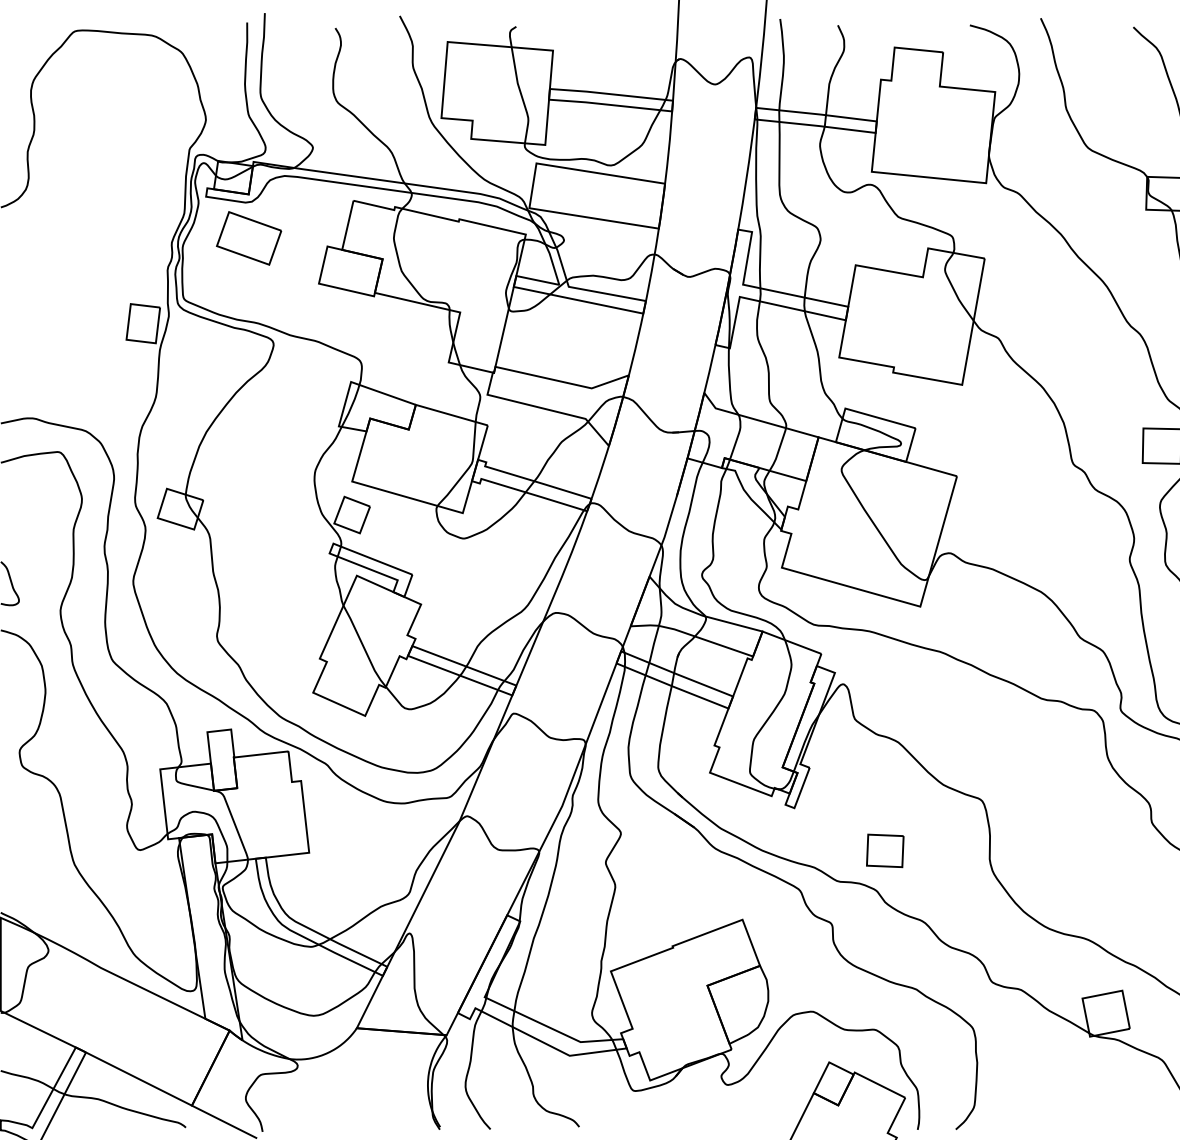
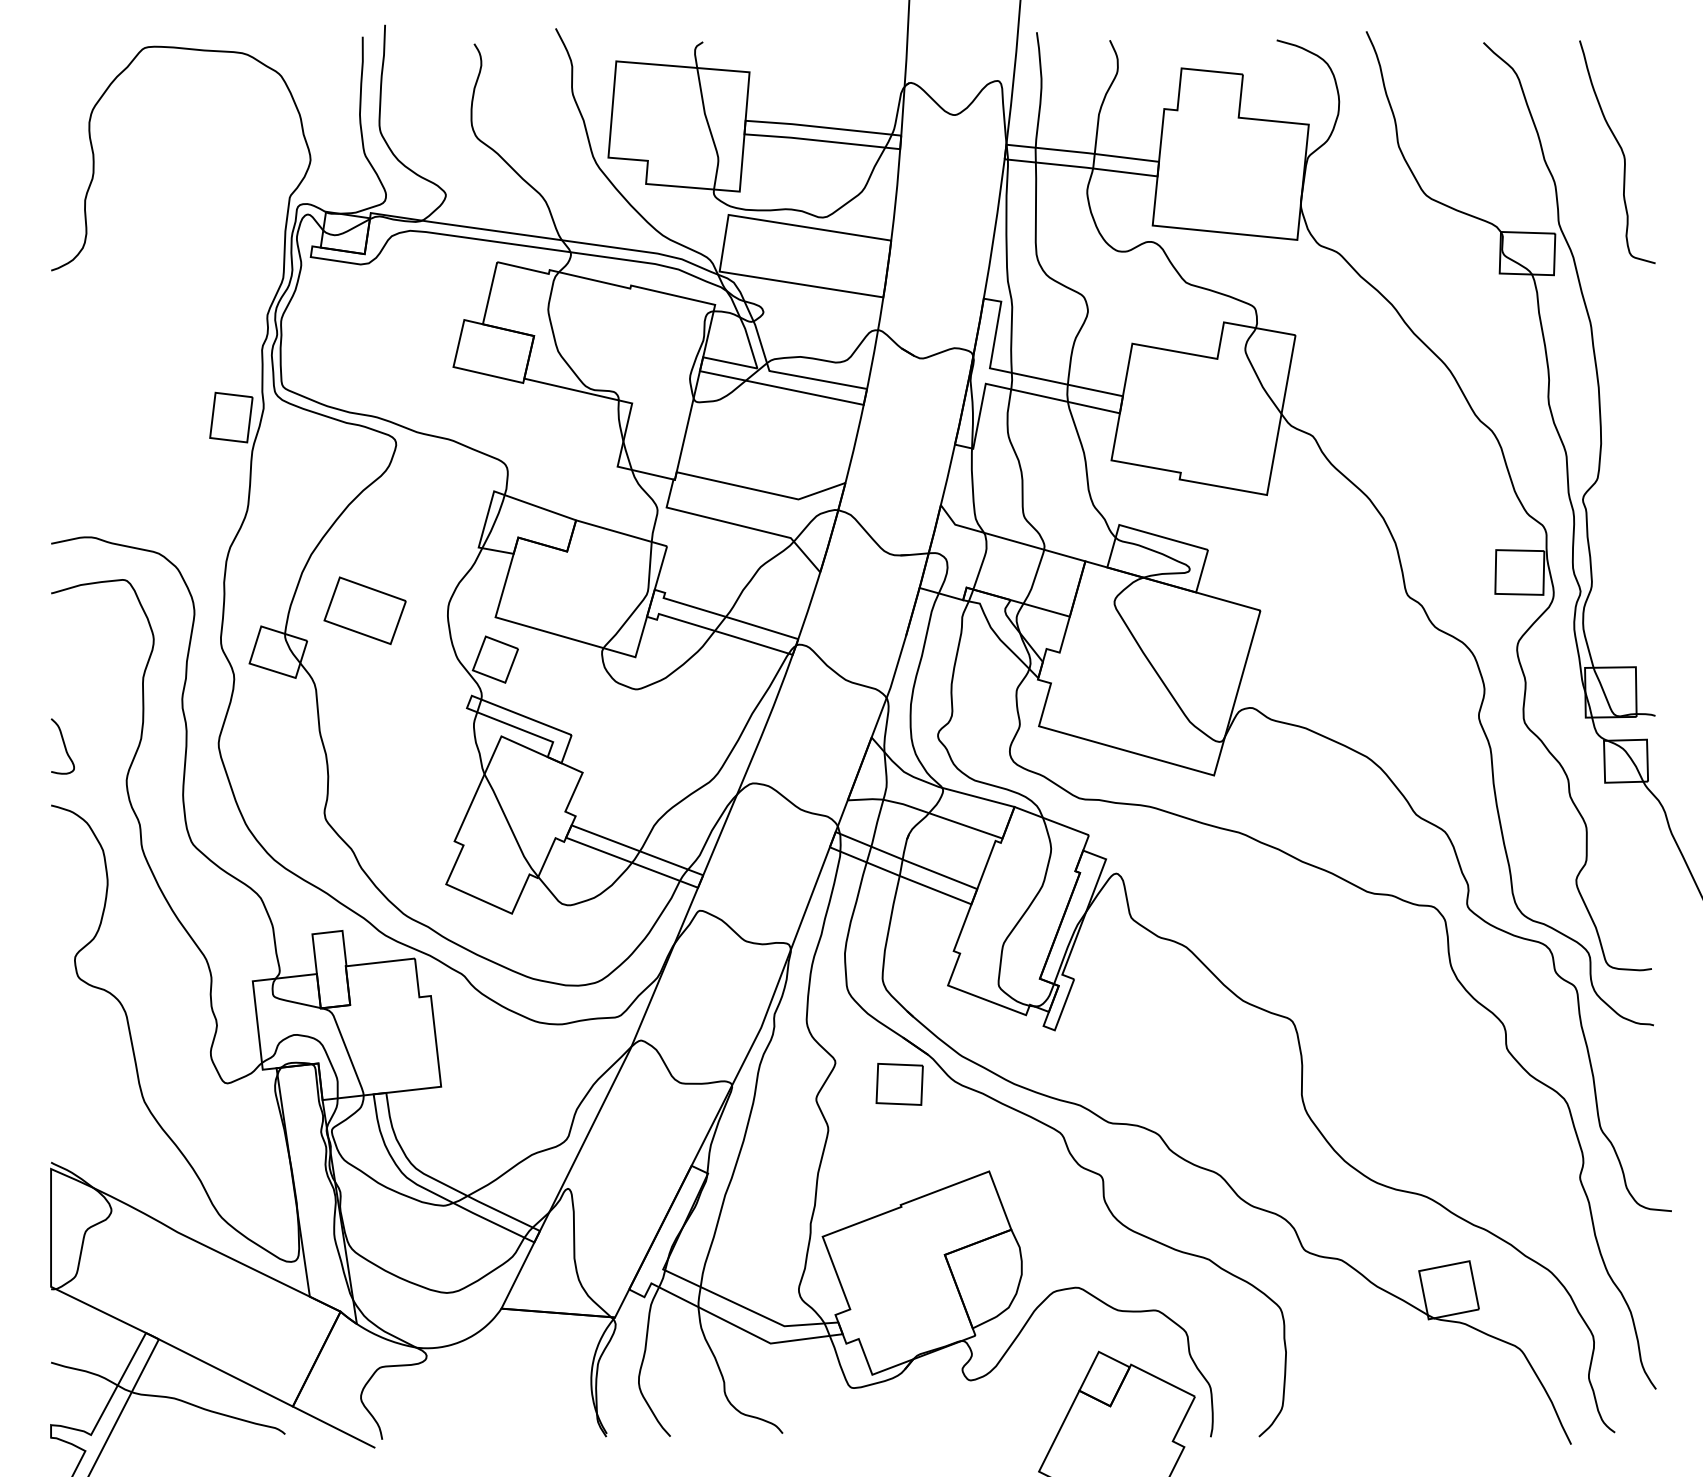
part: (248, 238) -> (364, 610), moved
part: (885, 850) -> (899, 1084), moved

